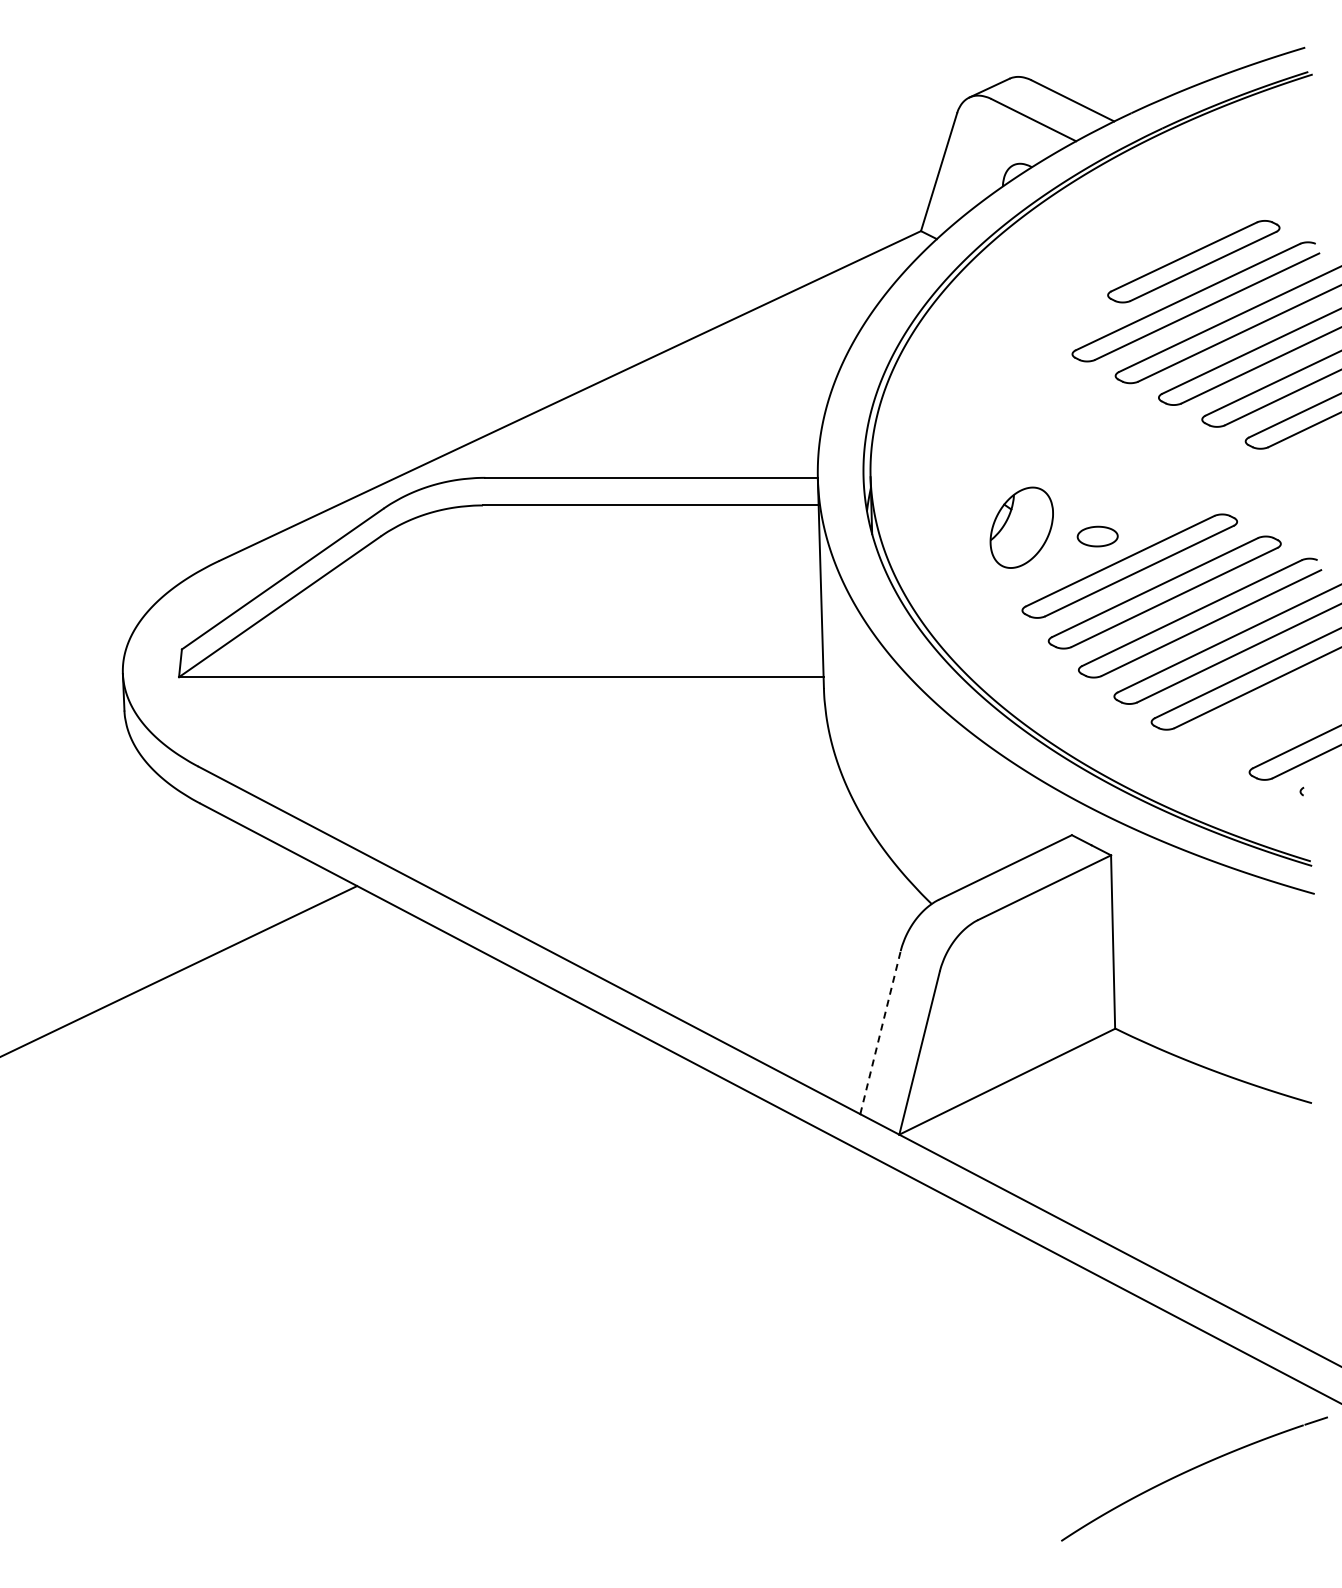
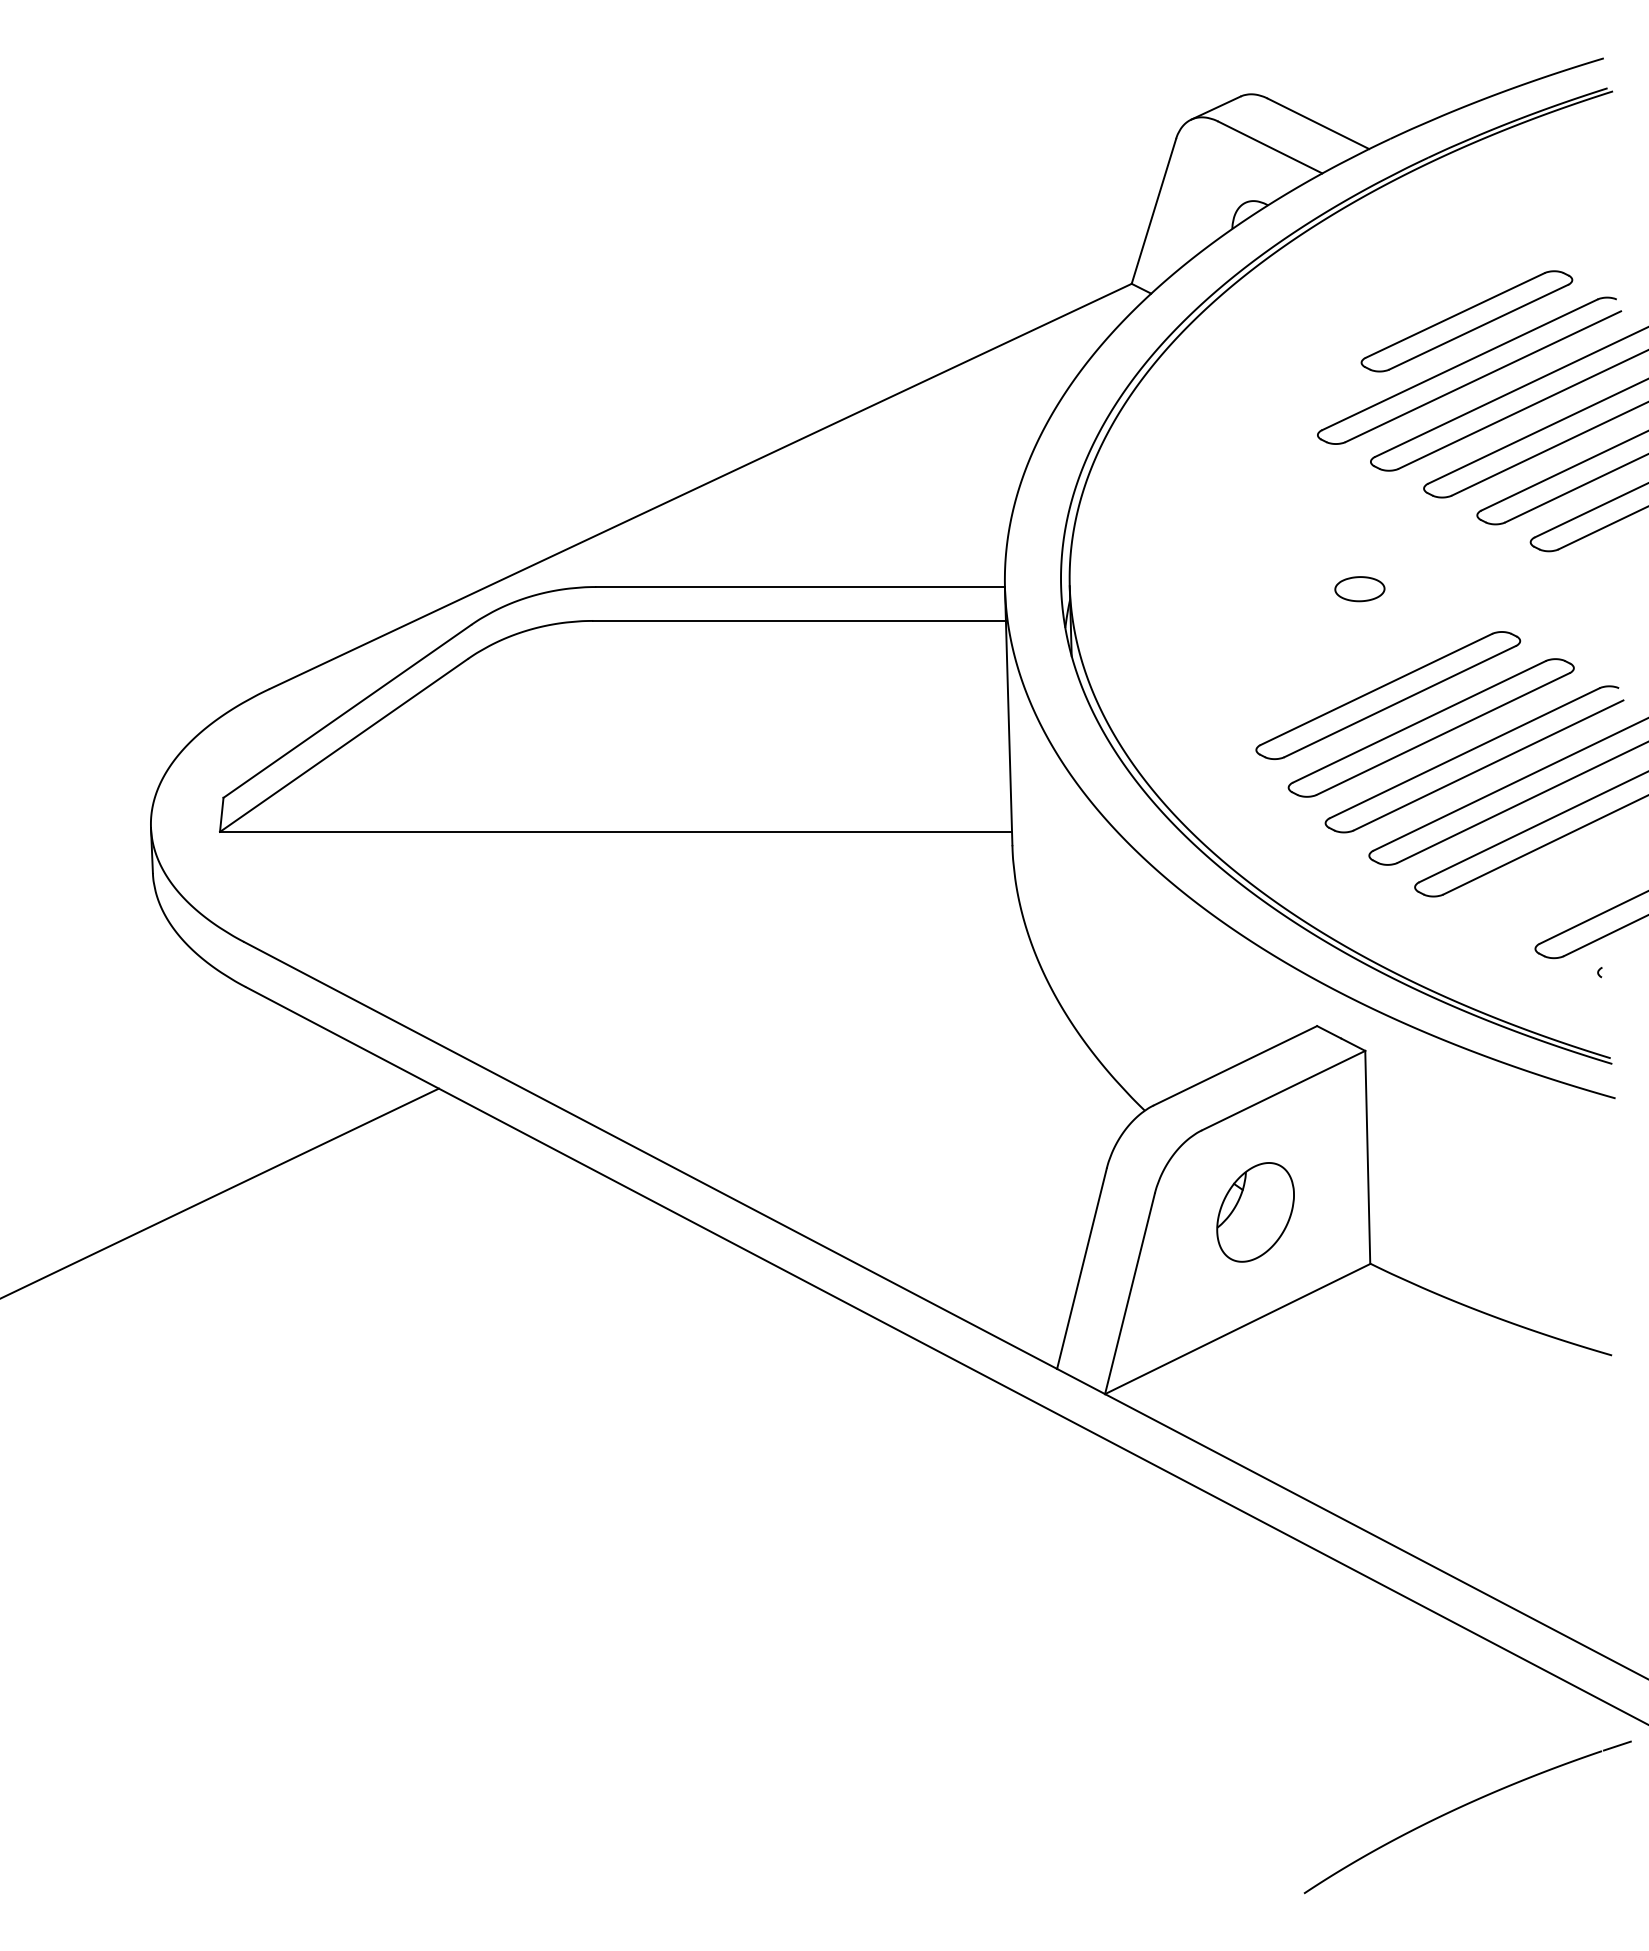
part: (1021, 527) -> (1255, 1212), moved
part: (1097, 536) -> (1359, 589), moved
line: (880, 1032) -> (1081, 1268), dashed -> solid

